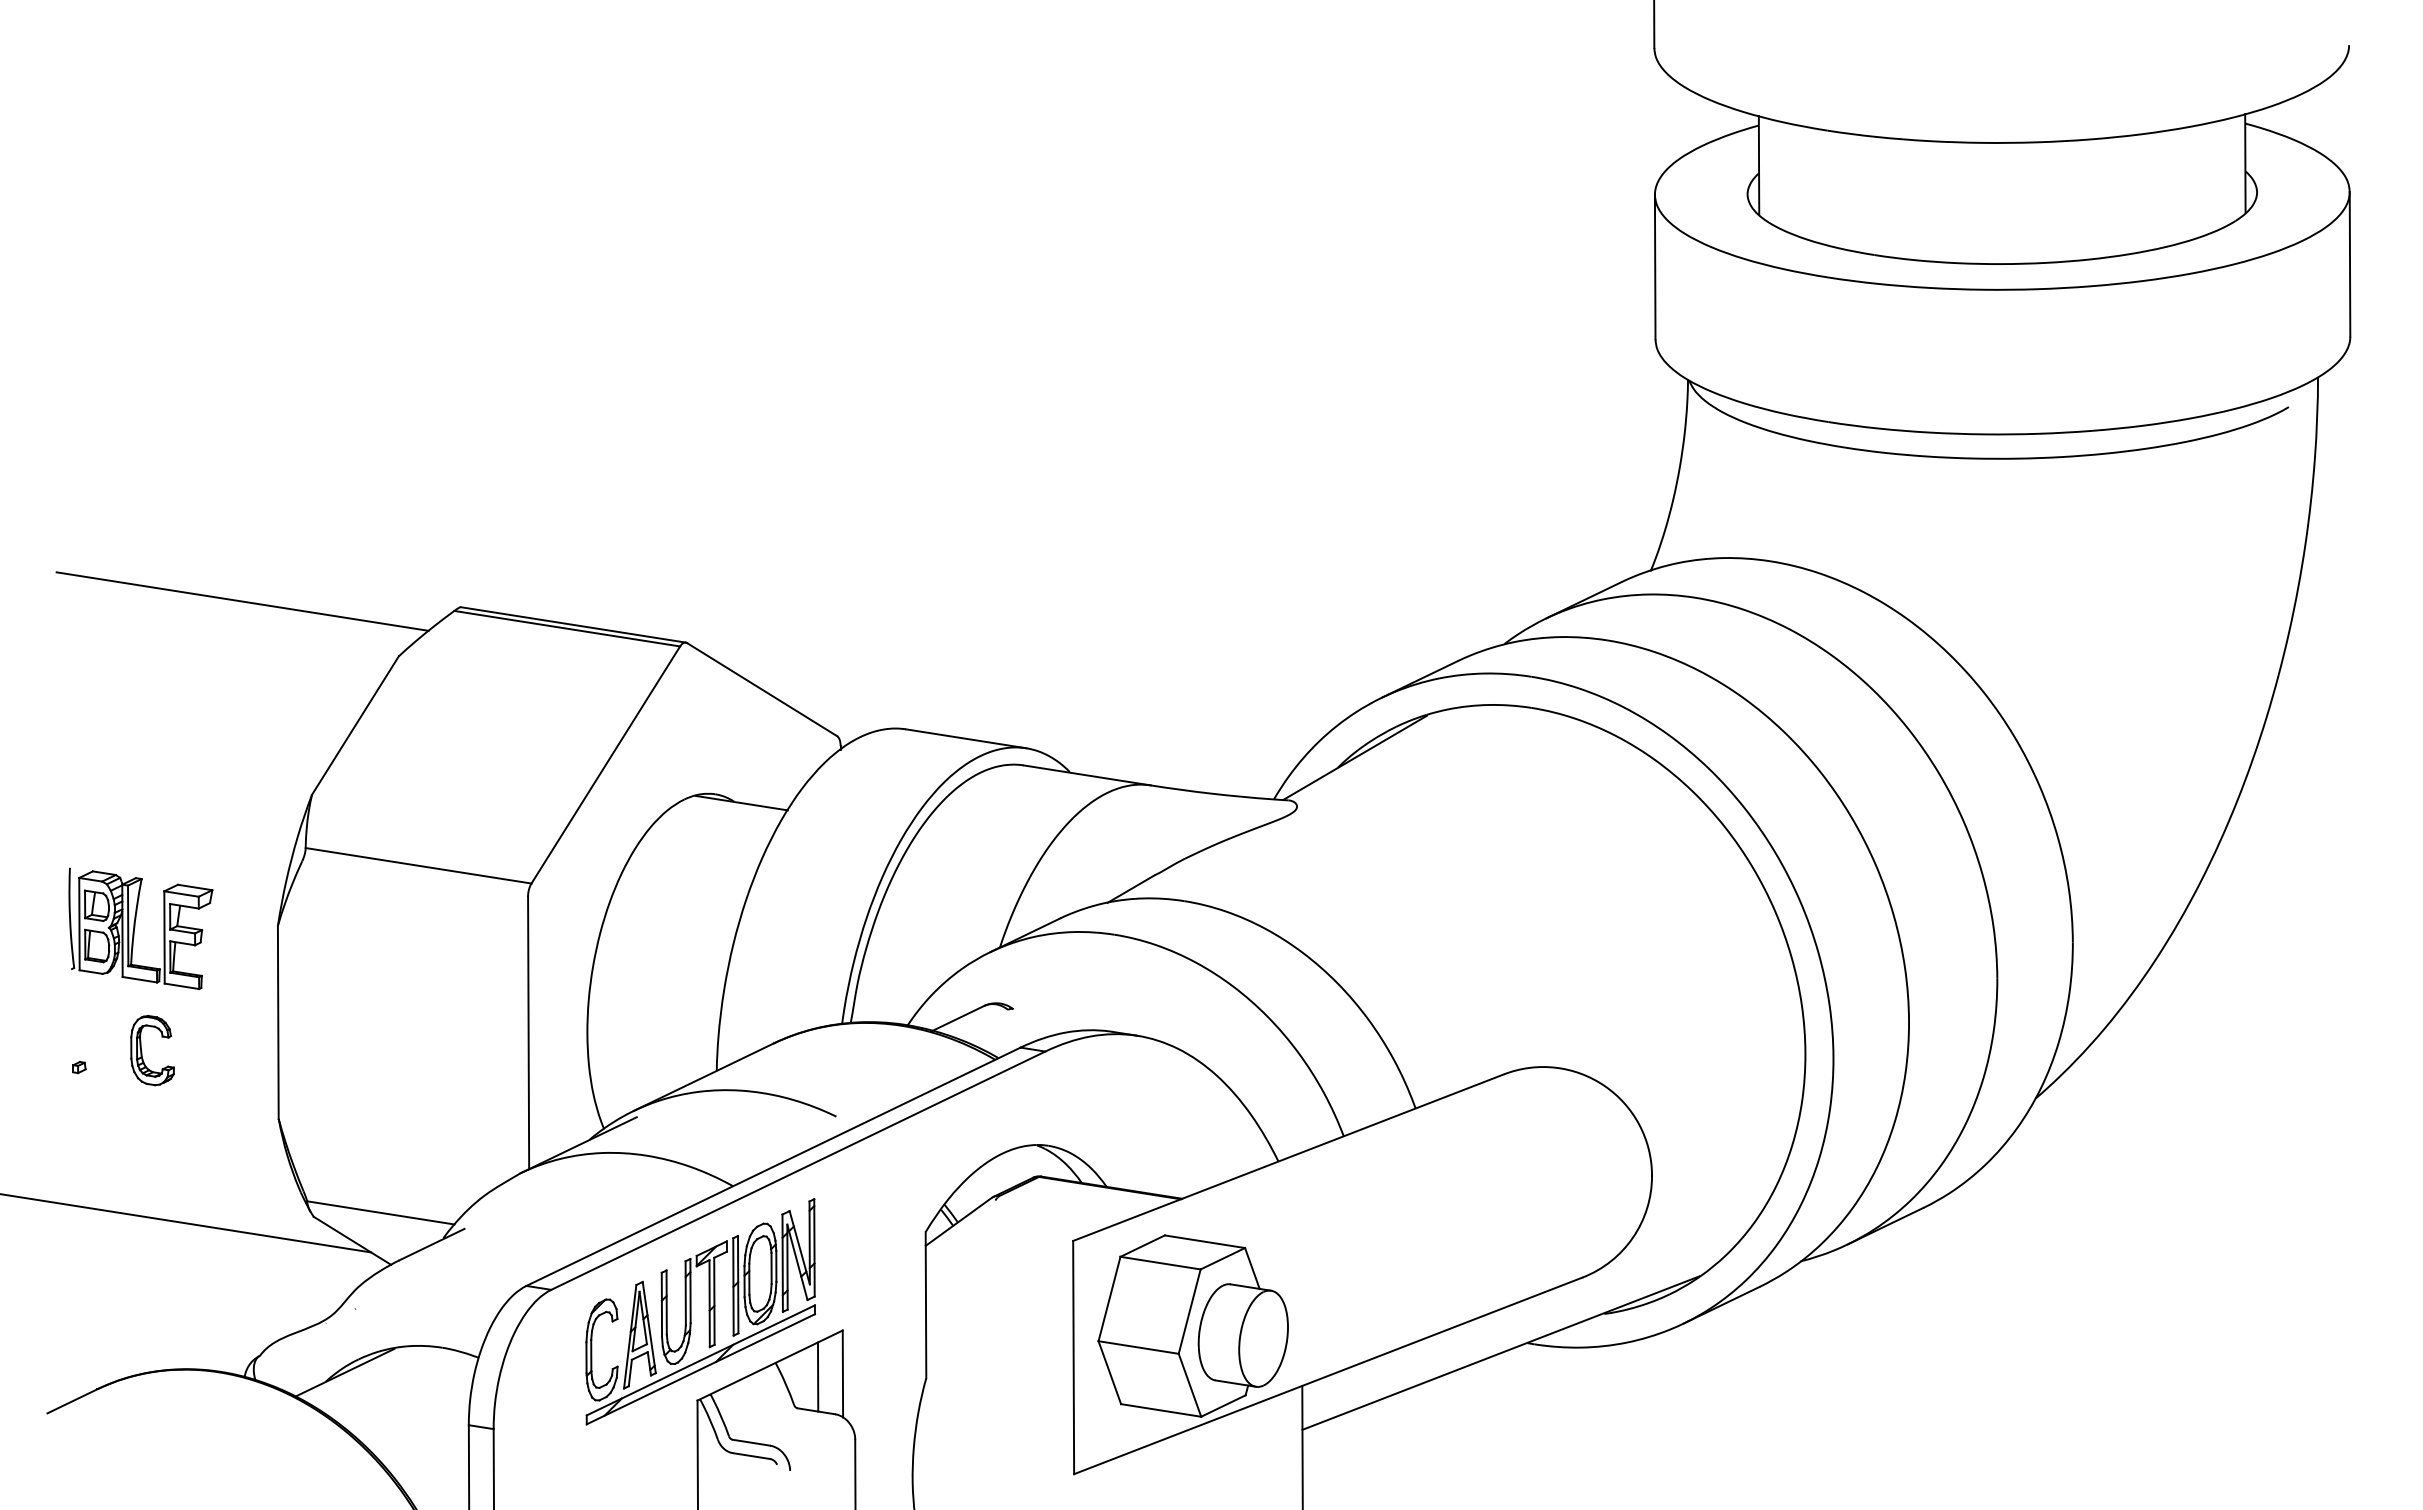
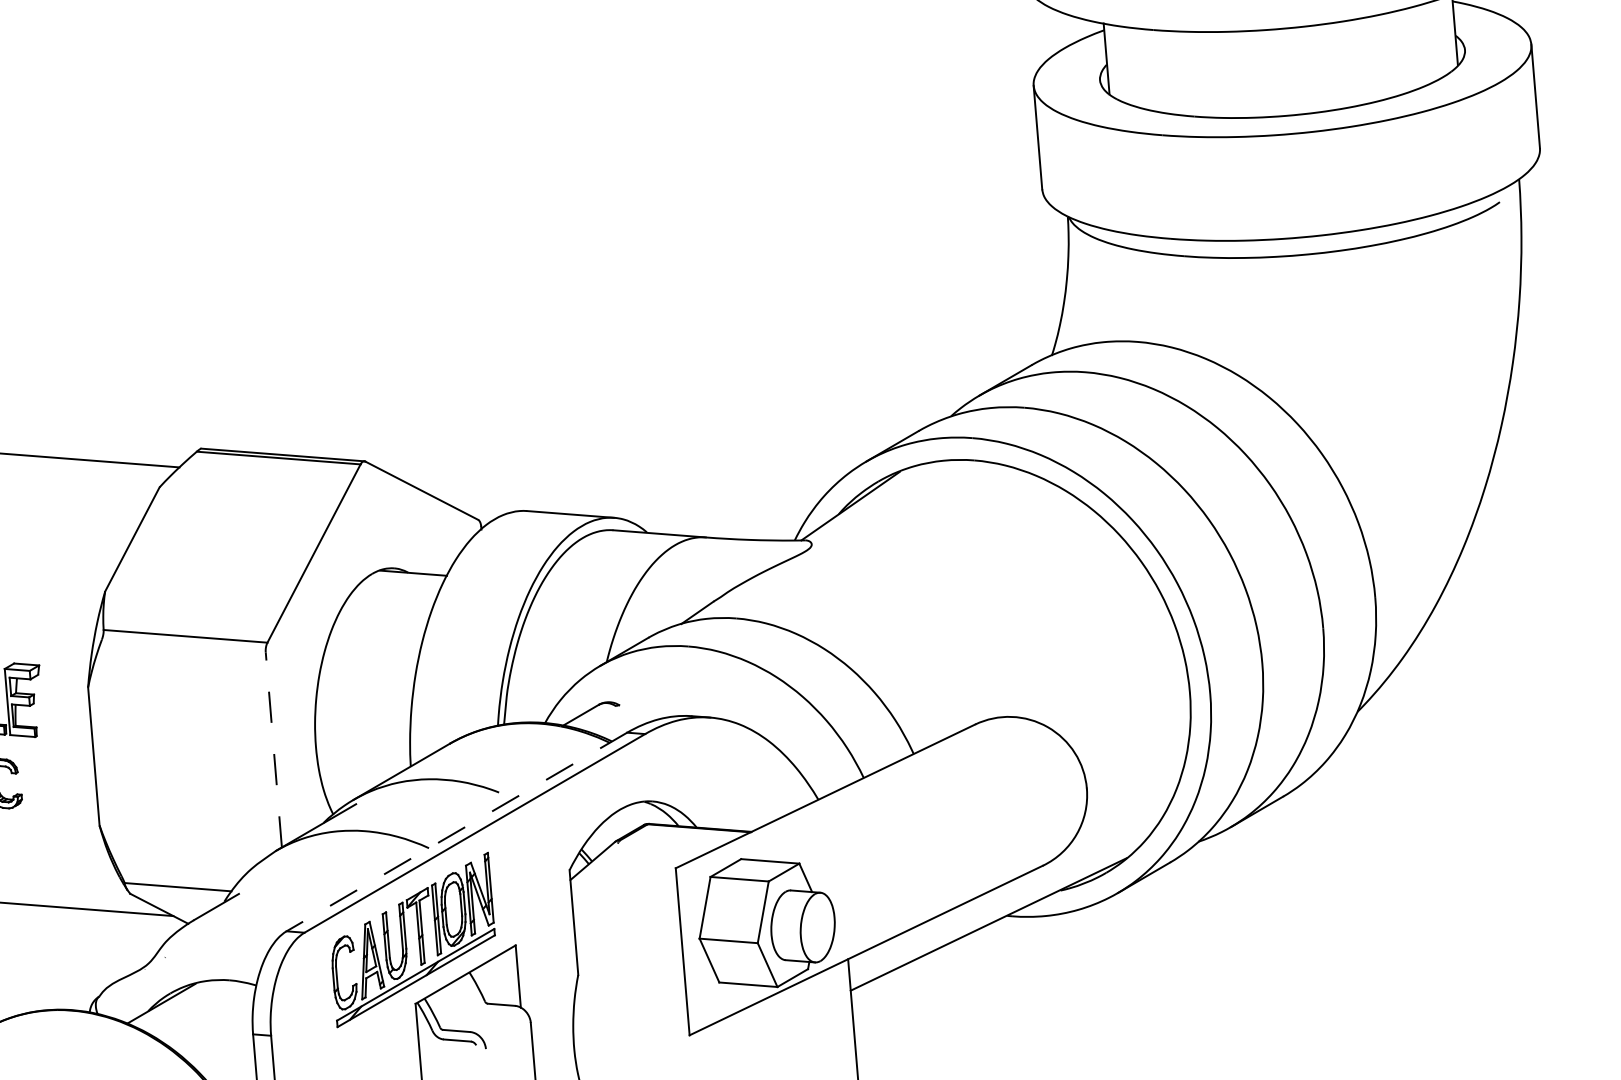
line: (528, 1032) -> (273, 749), solid -> dashed
line: (773, 1167) -> (456, 832), solid -> dashed
line: (818, 1376) -> (500, 979), removed

